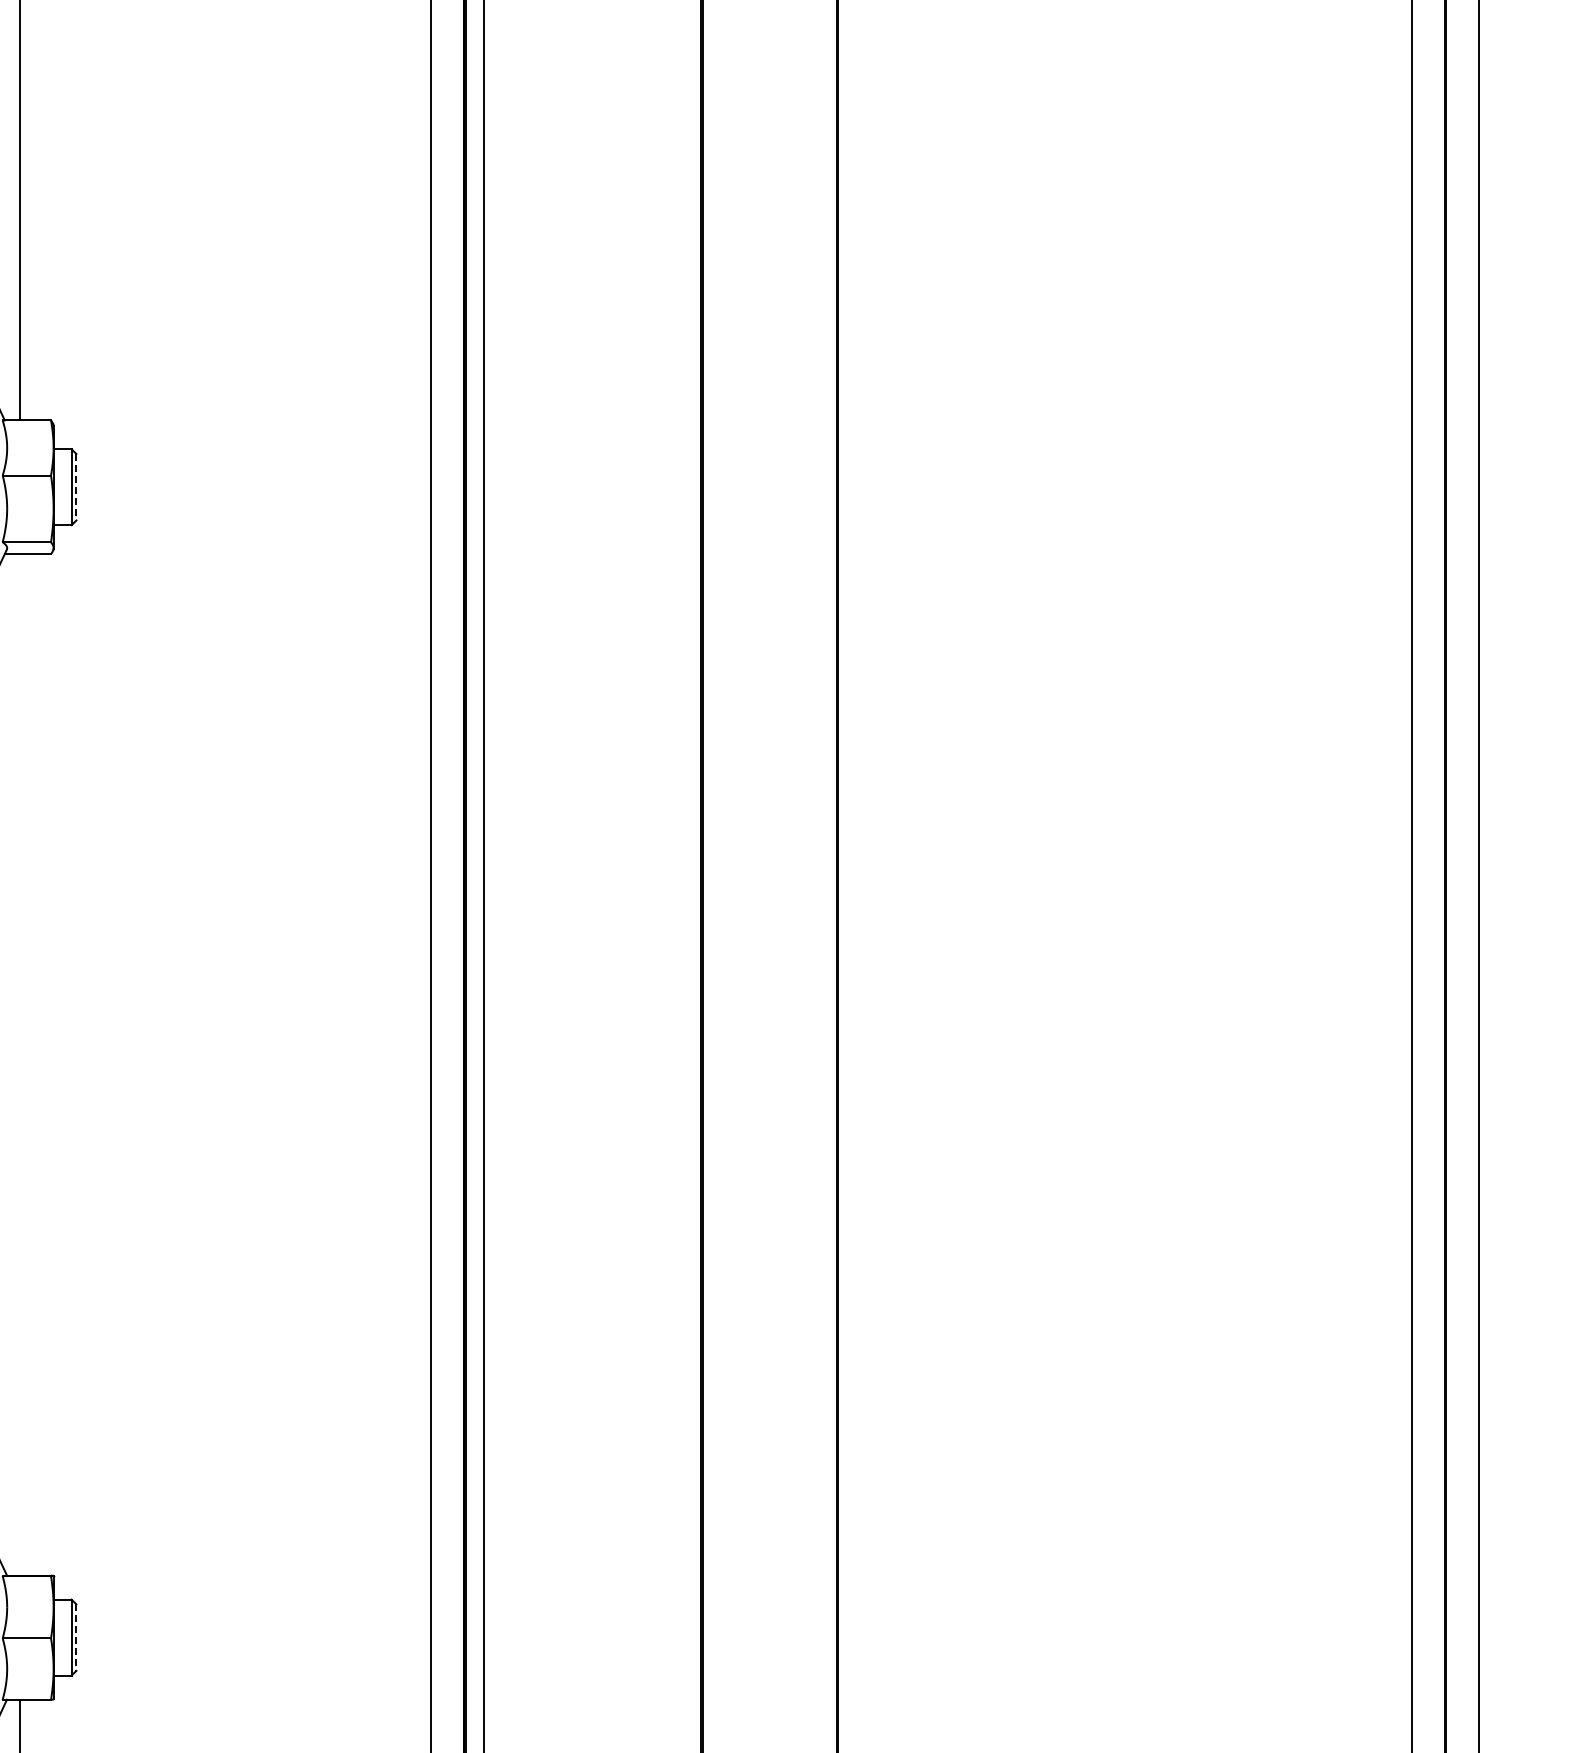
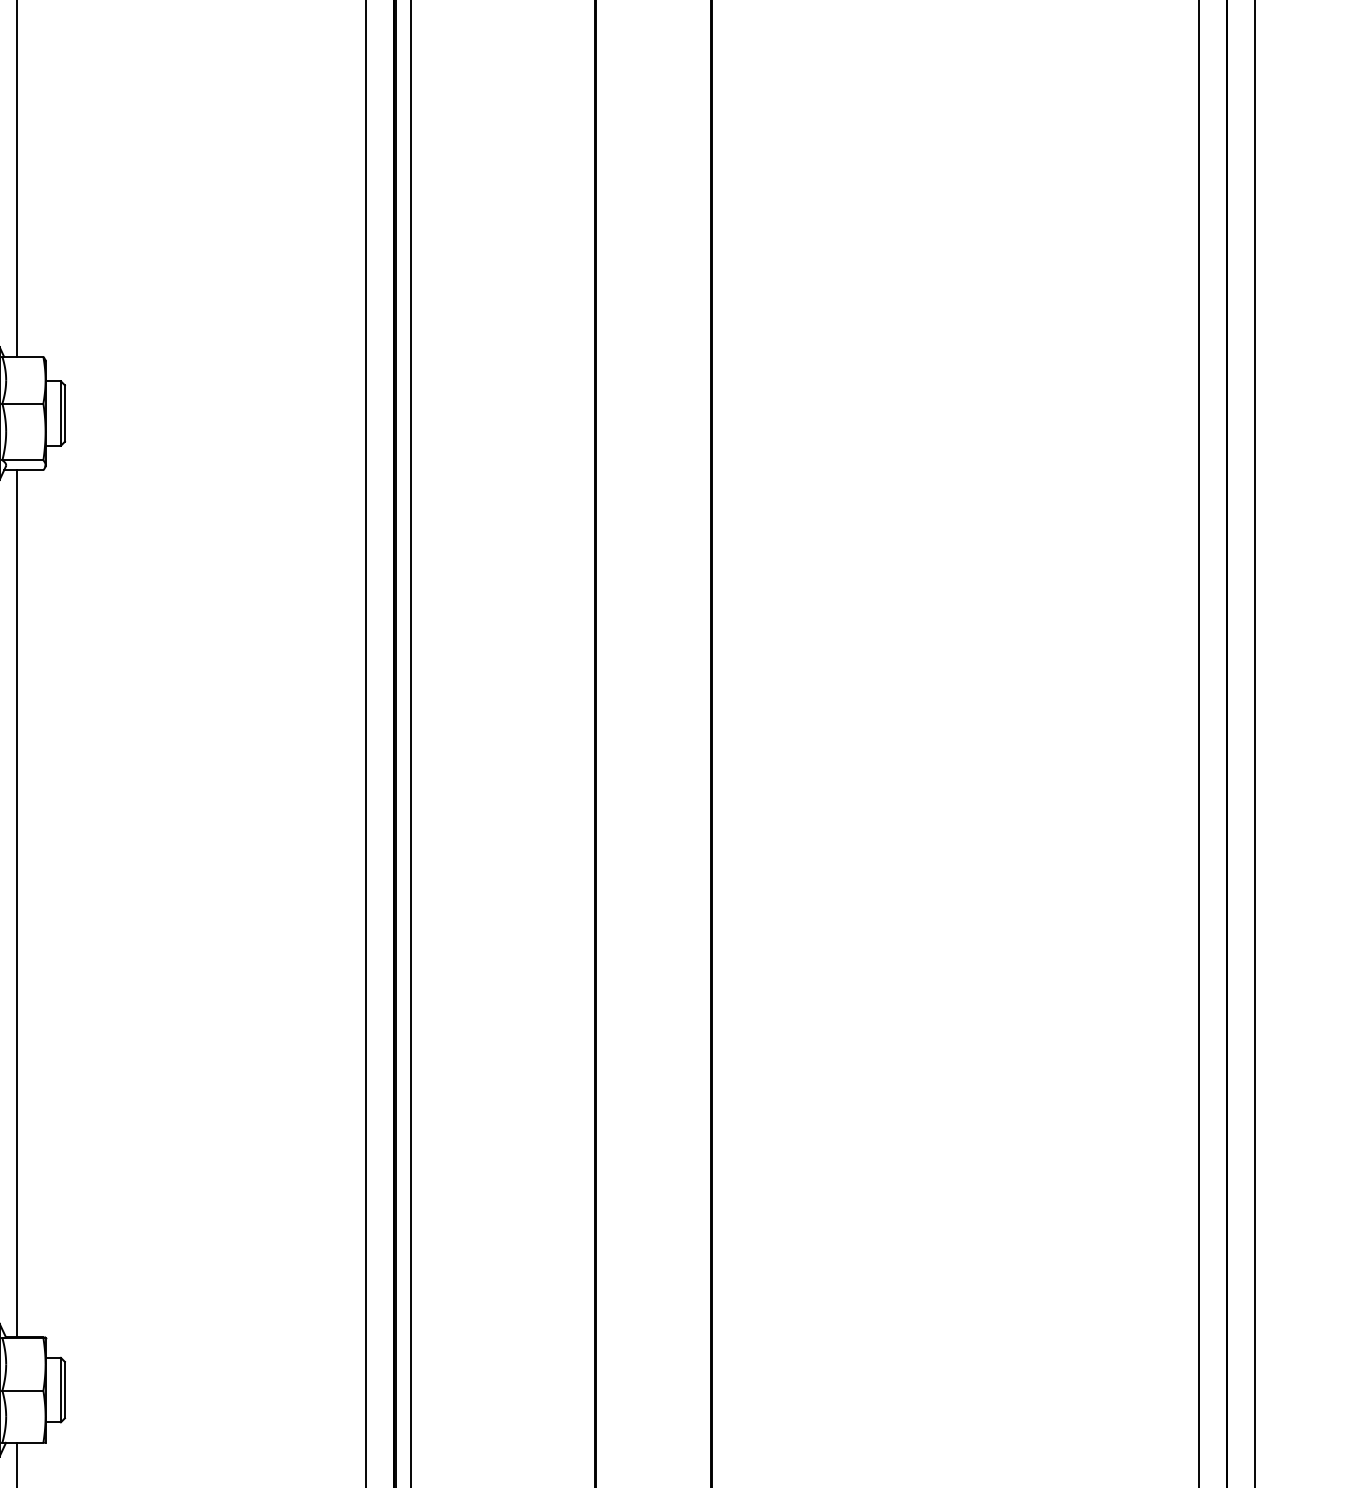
line: (76, 487) -> (65, 413), dashed -> solid
line: (20, 1064) -> (17, 903), added
line: (76, 1638) -> (65, 1390), dashed -> solid

